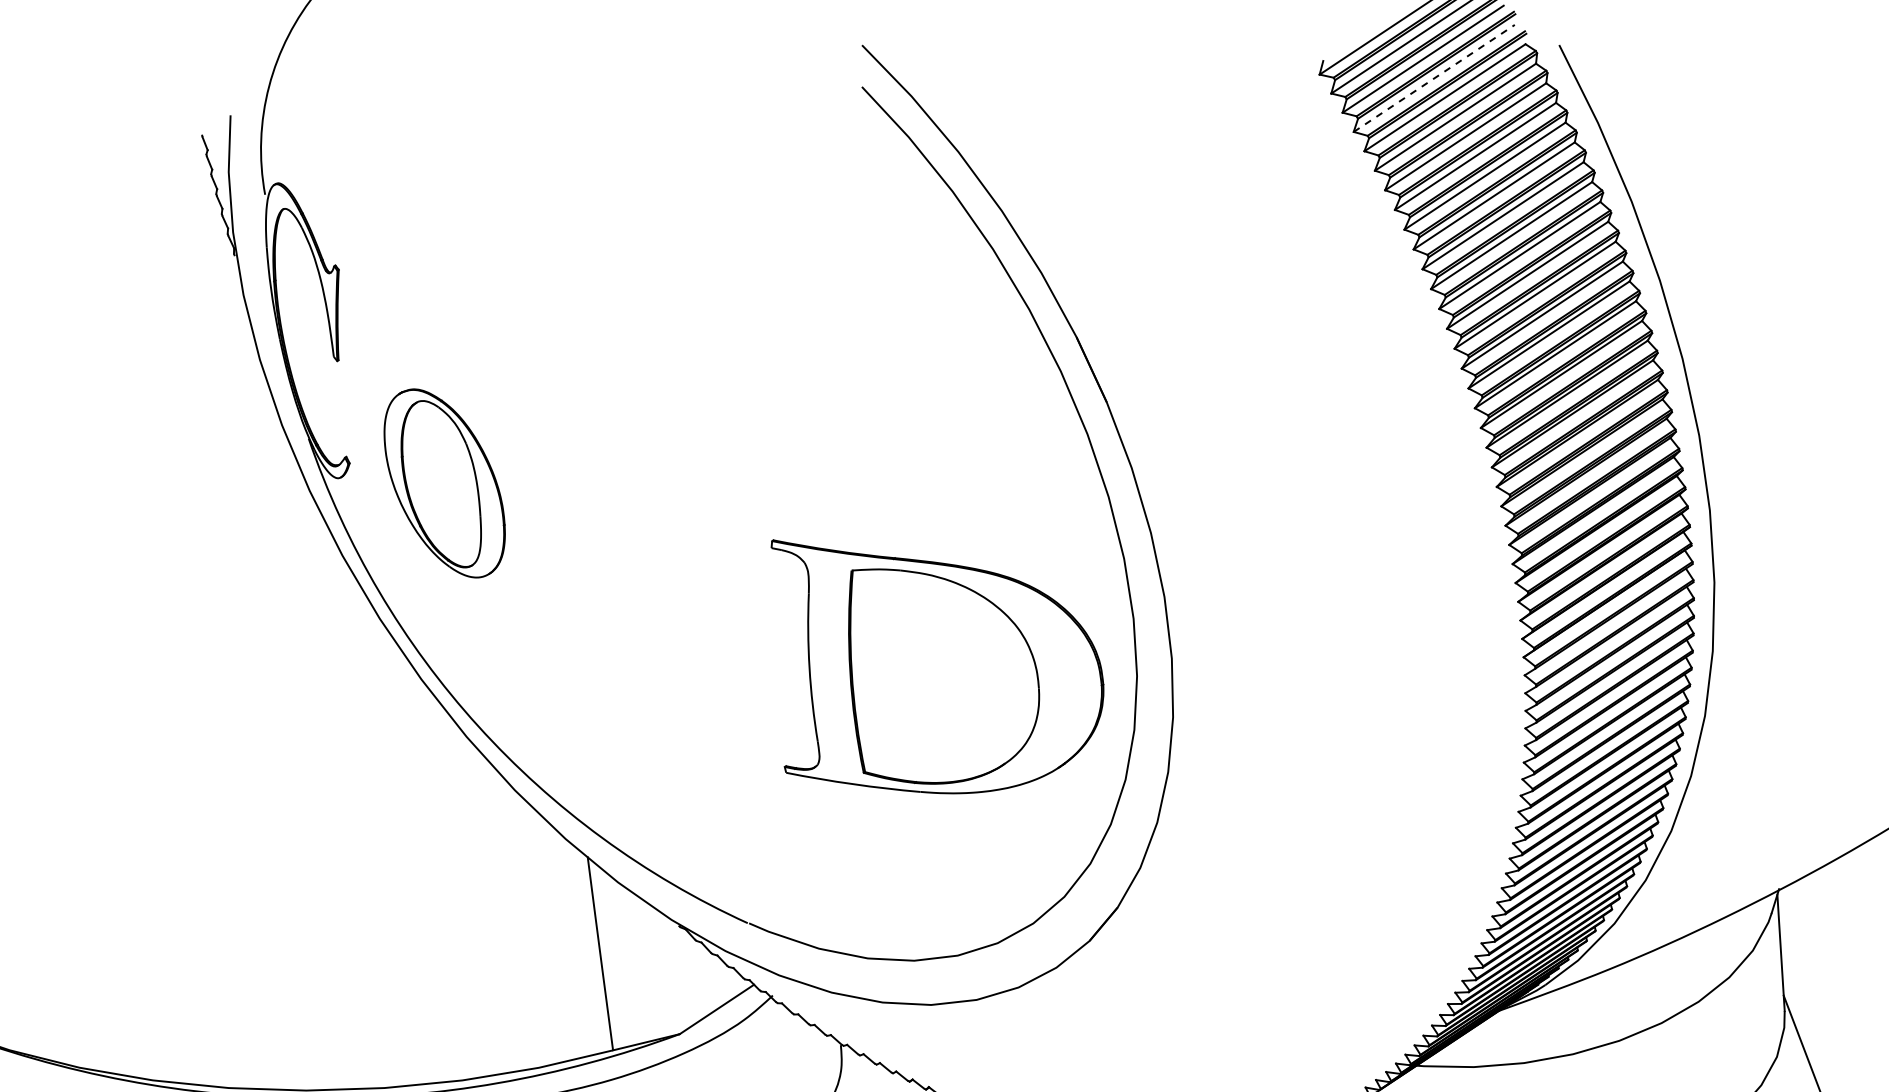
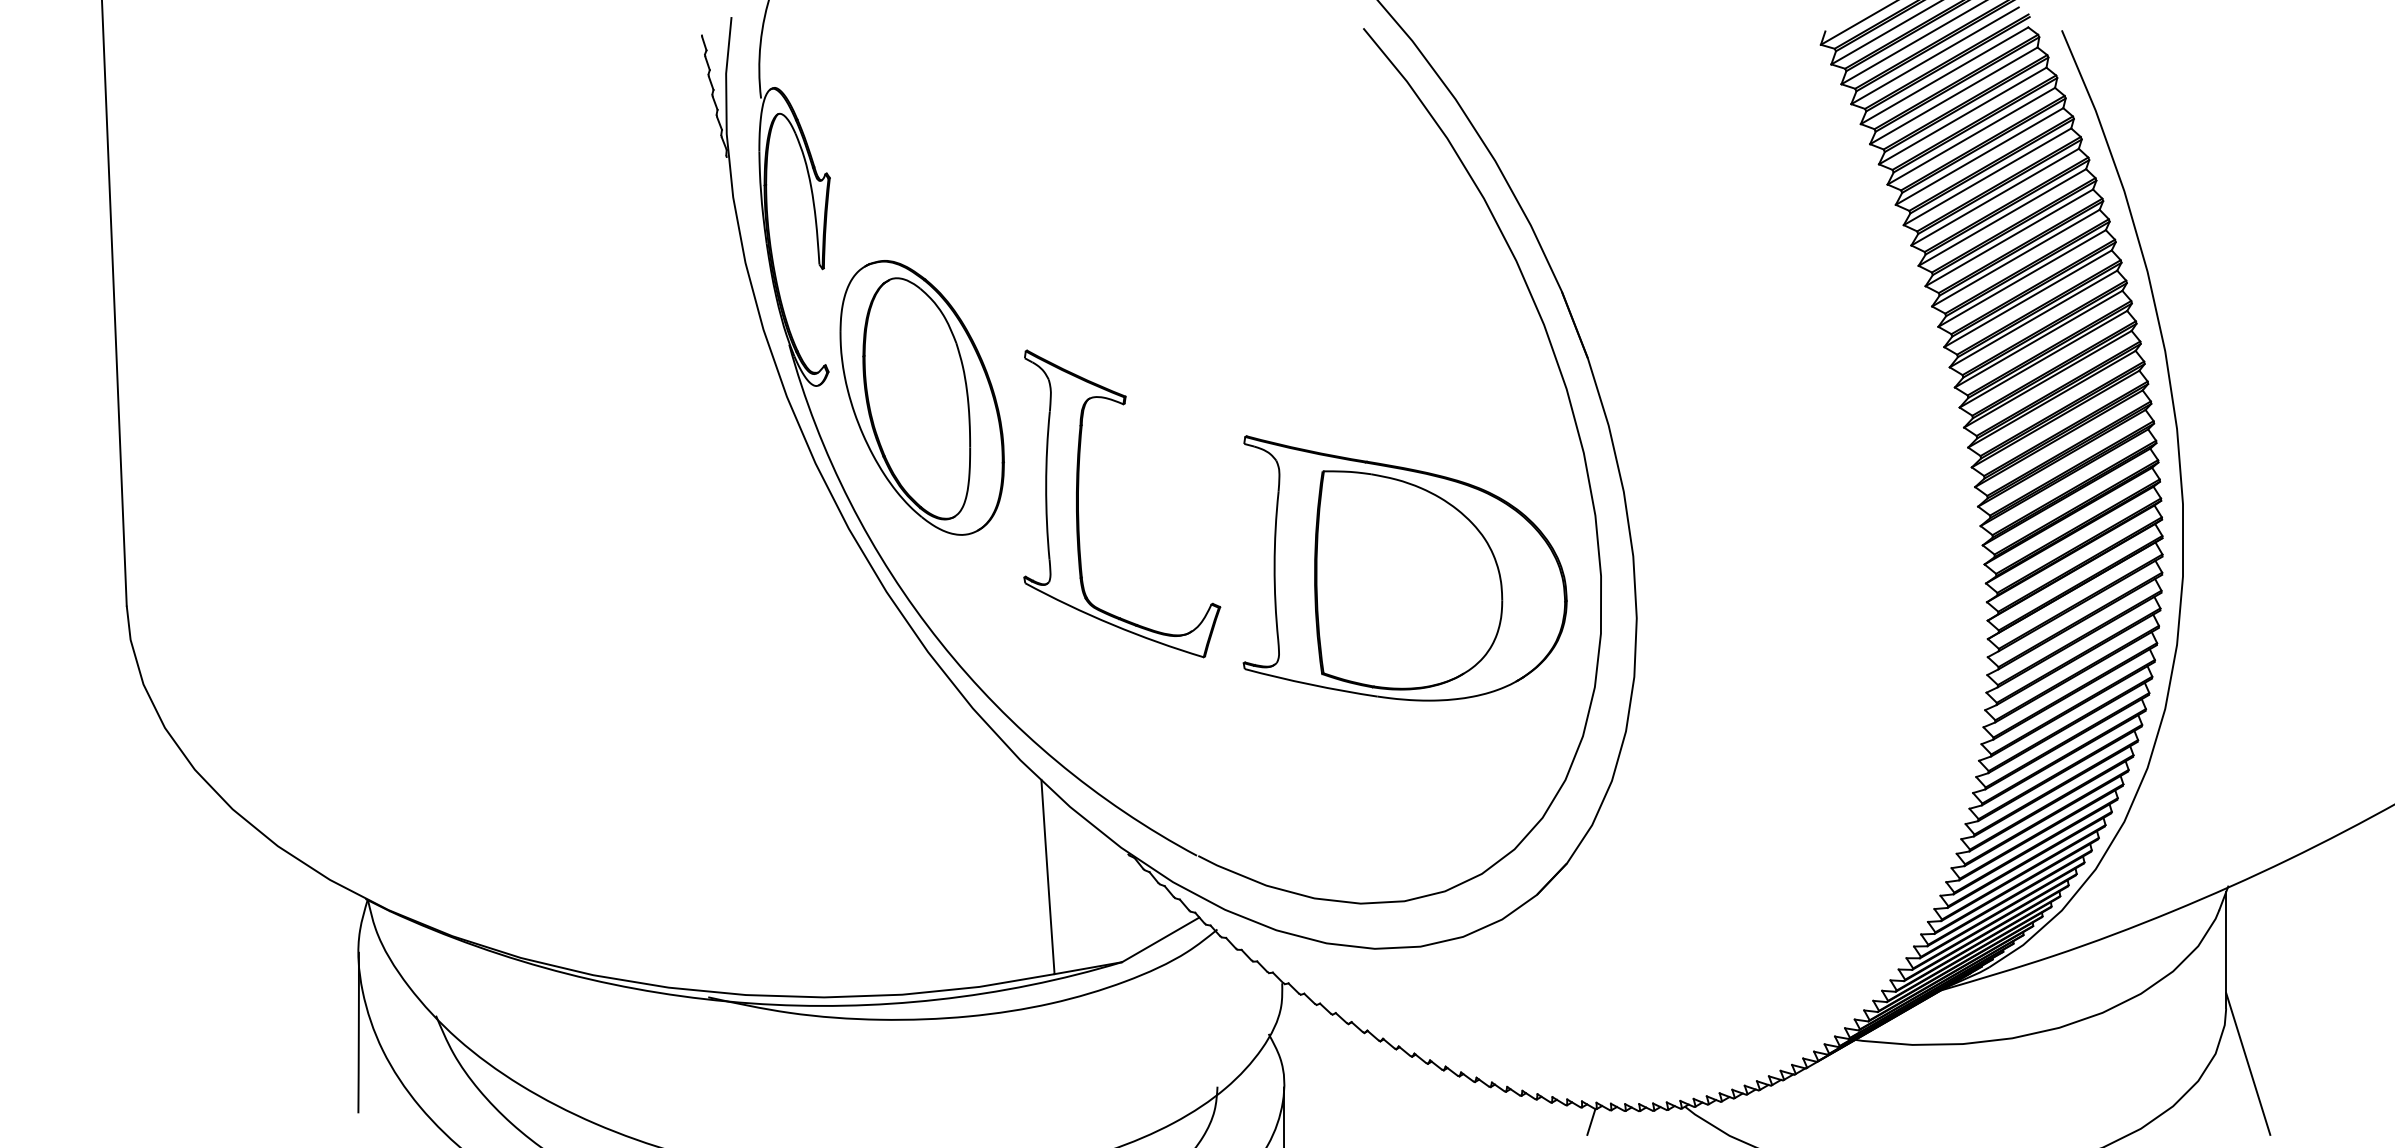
line: (1434, 78) -> (1935, 55), dashed -> solid
part: (444, 483) -> (921, 397), size x1.43
part: (607, 579) -> (1078, 503), added
part: (939, 662) -> (1404, 568), moved

